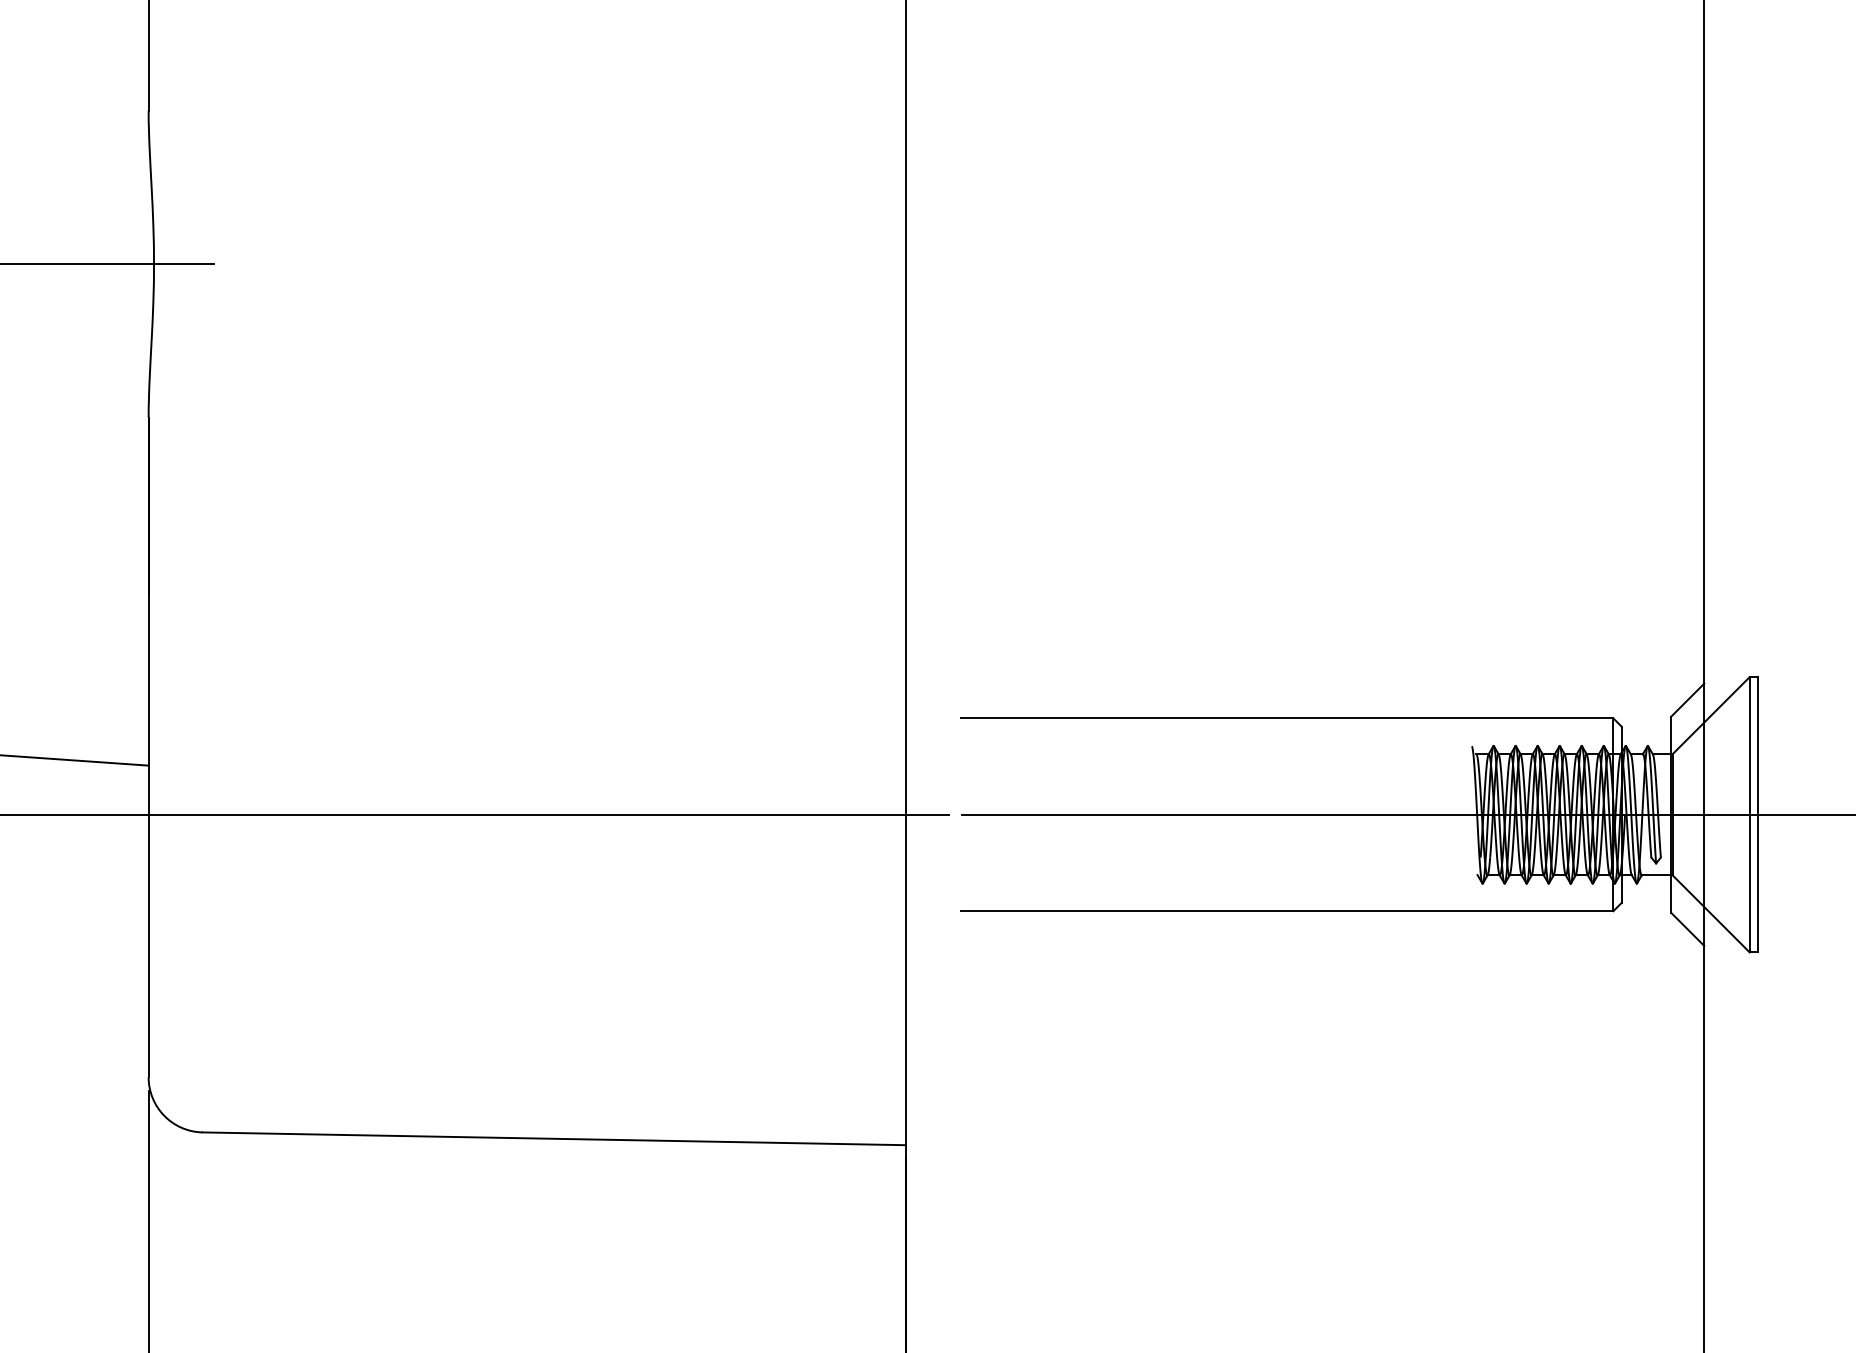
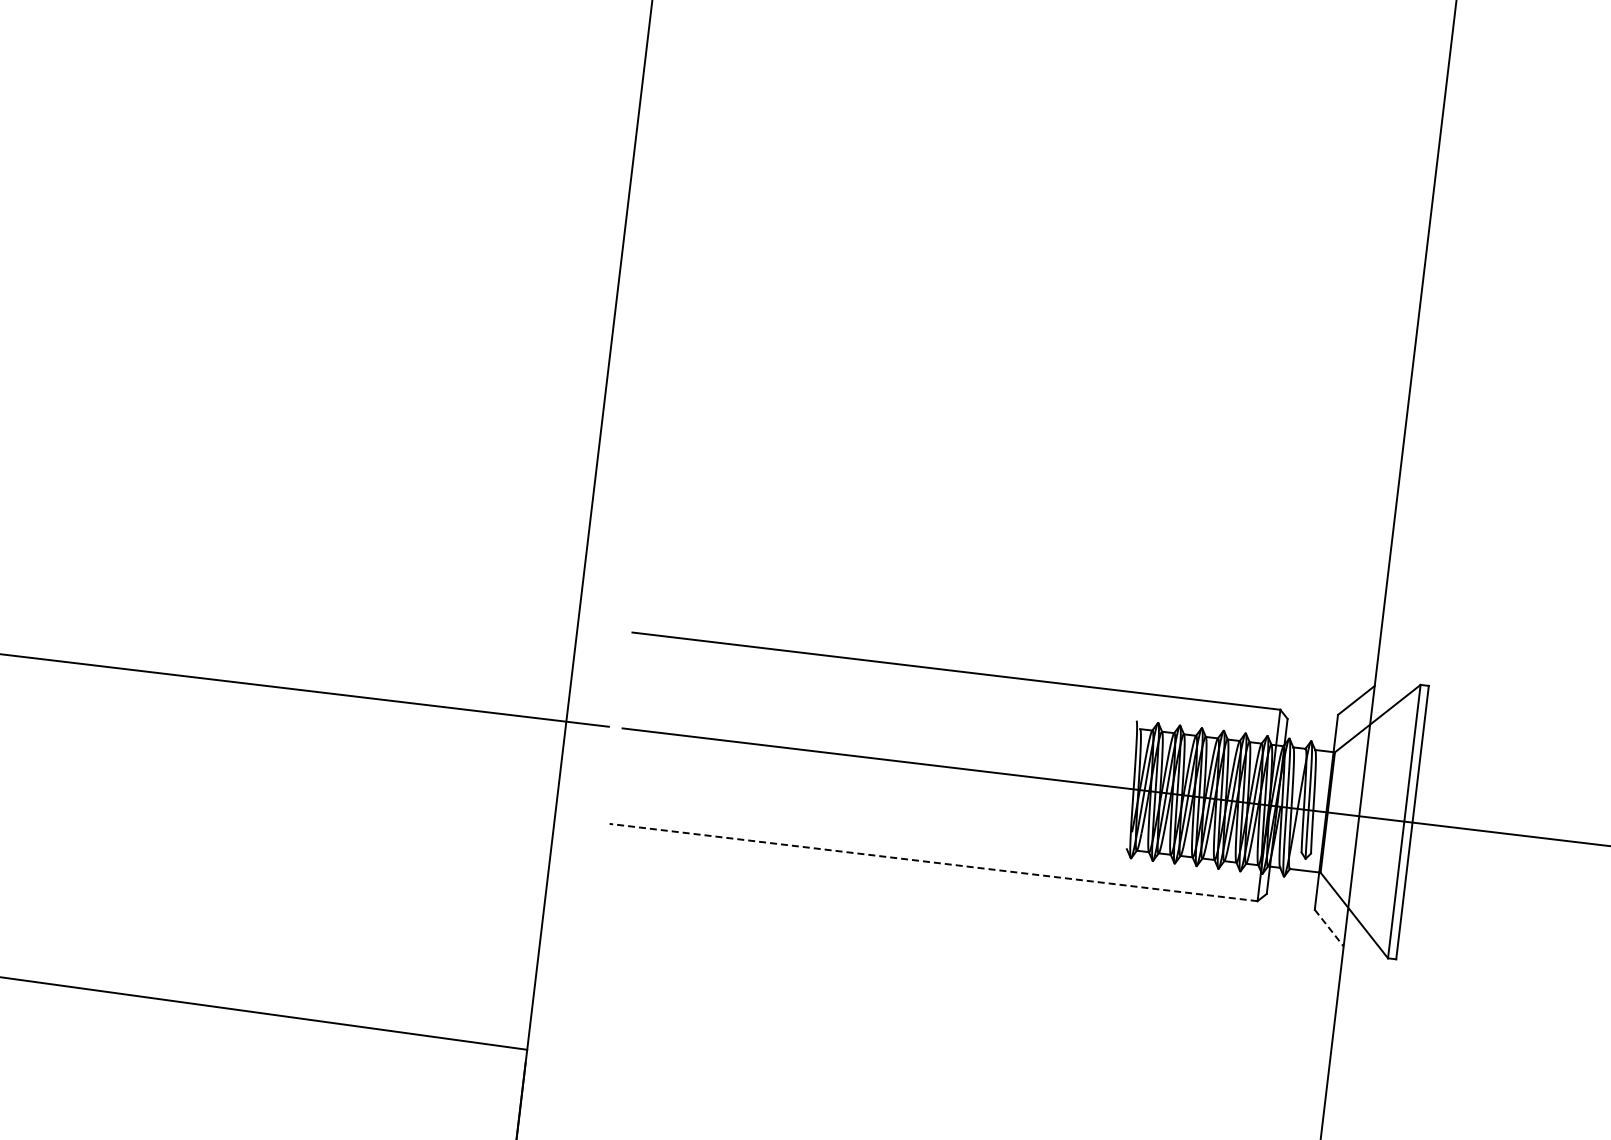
line: (1286, 911) -> (932, 862), solid -> dashed
line: (1688, 929) -> (1329, 928), solid -> dashed

